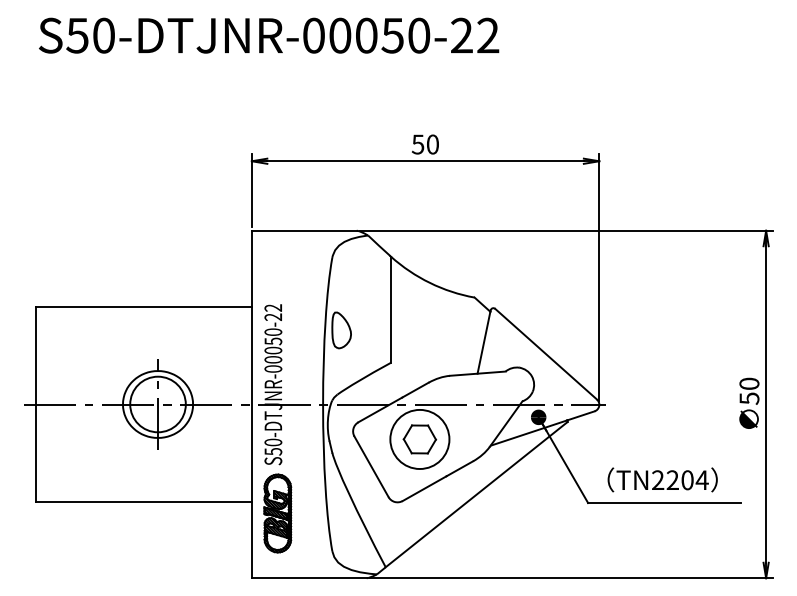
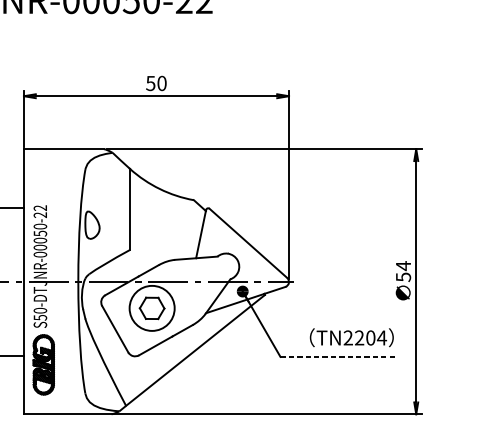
text: (749, 383) -> (403, 265), 50 -> 54
text: (662, 479) -> (351, 337), moved
line: (664, 503) -> (338, 357), solid -> dashed

